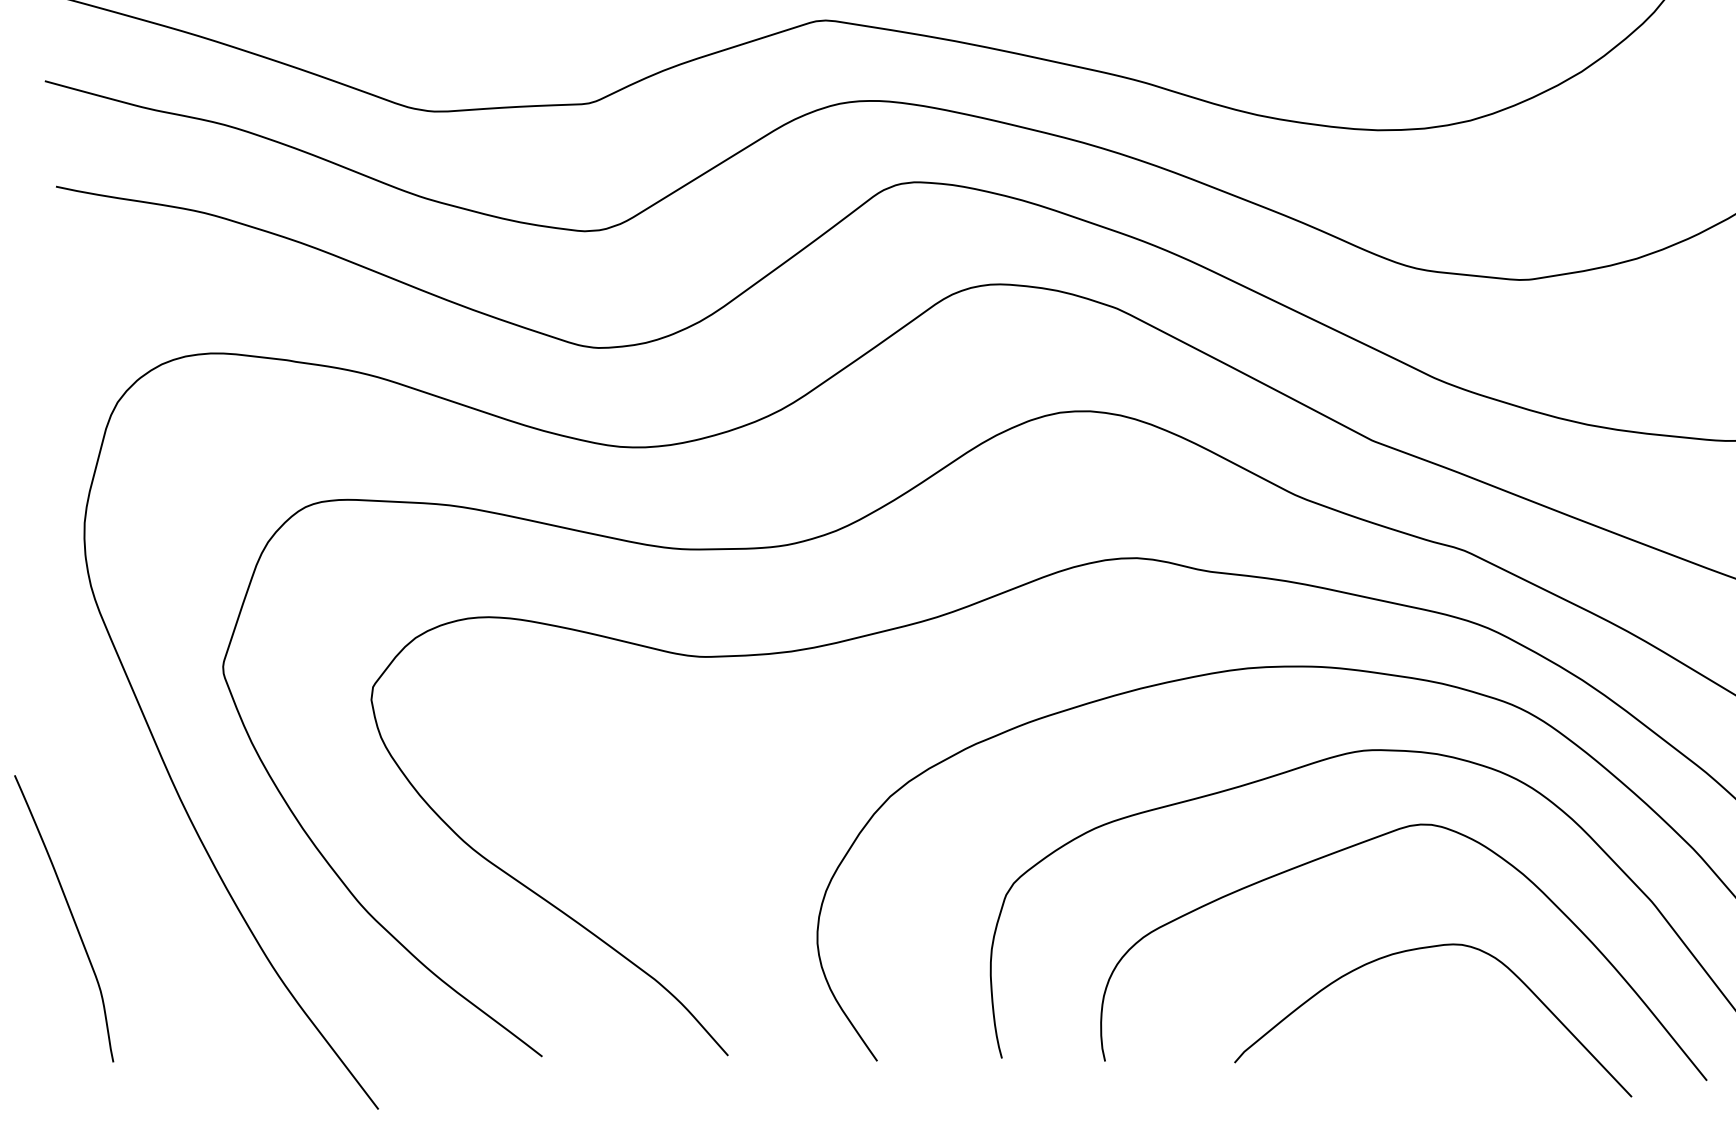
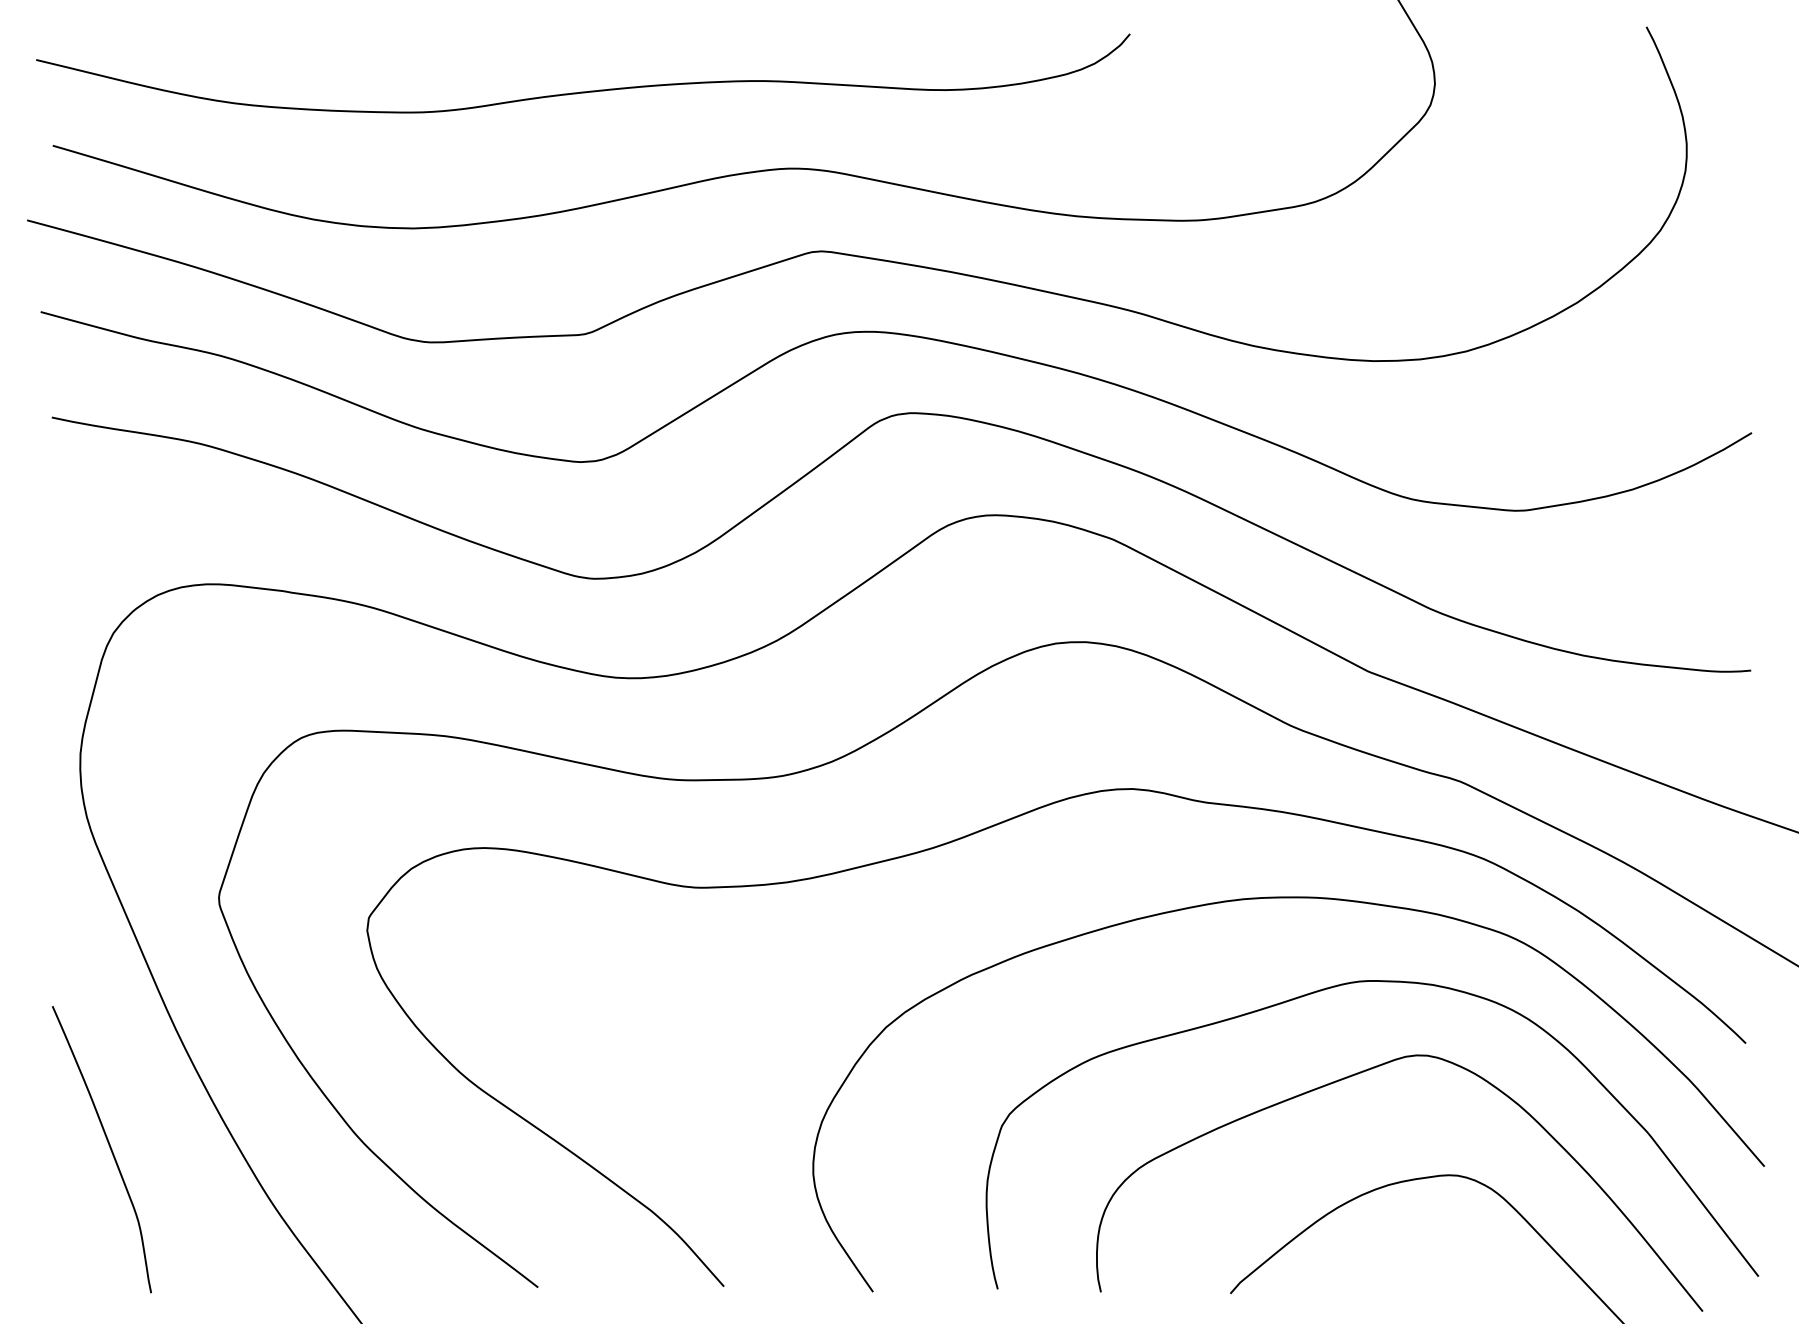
curve: (70, 914) -> (108, 1145), moved

